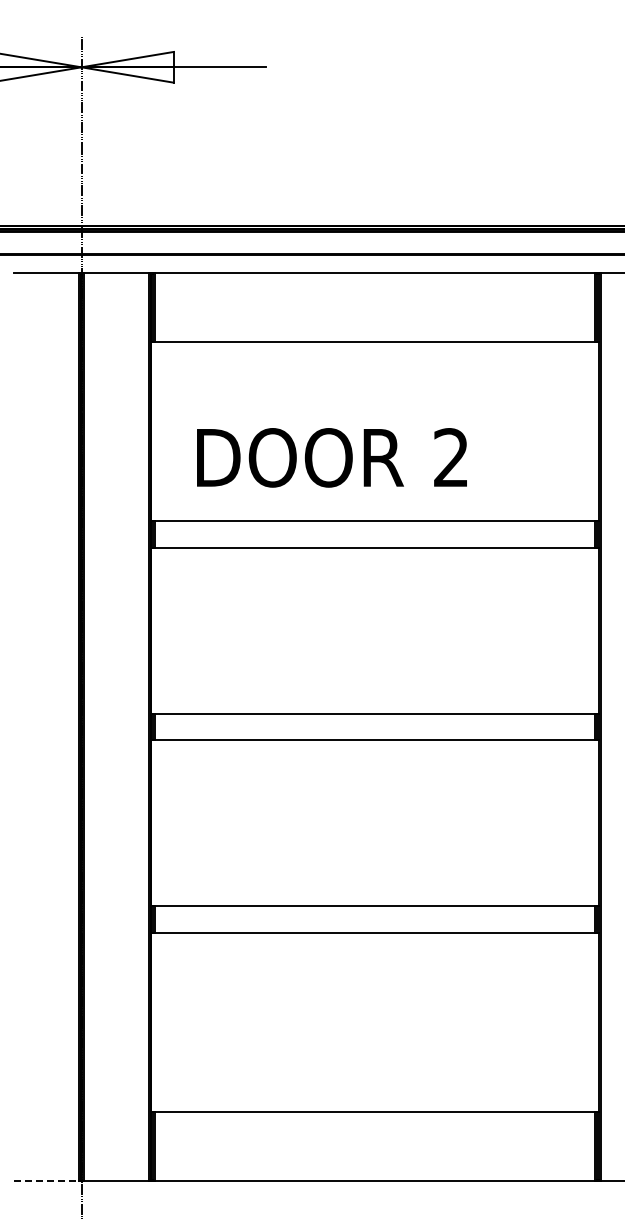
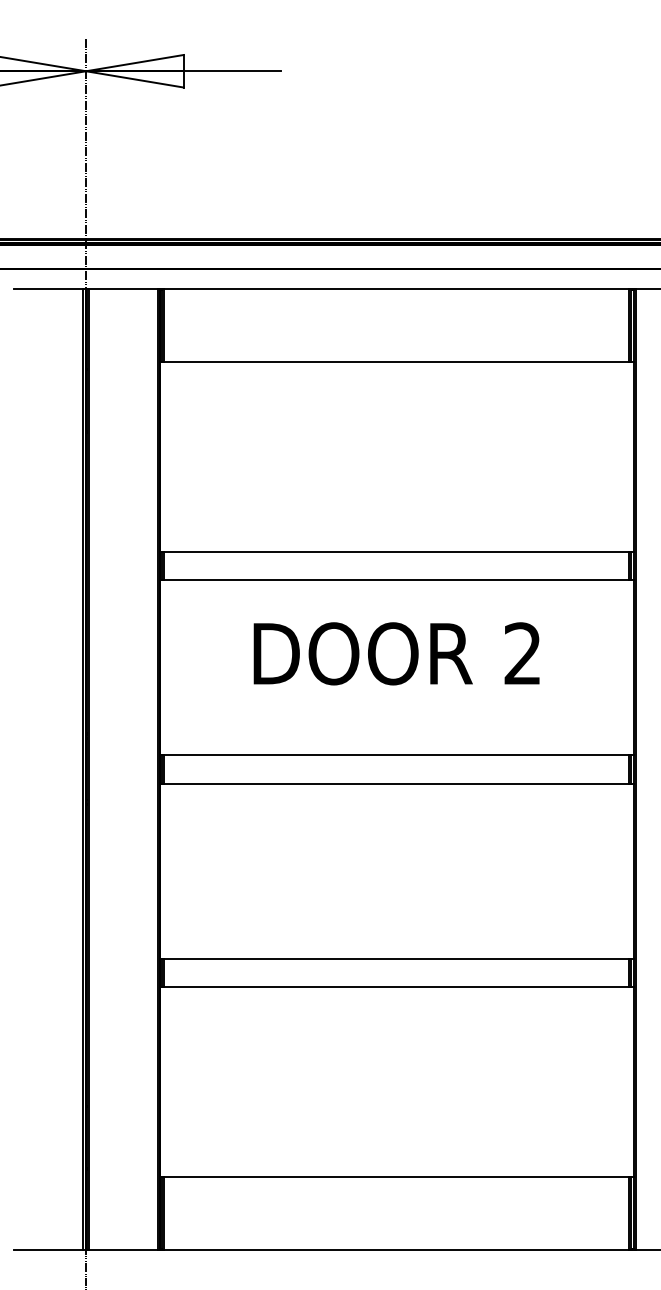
text: (331, 457) -> (396, 653), moved
line: (46, 1181) -> (49, 1250), dashed -> solid

